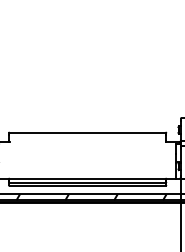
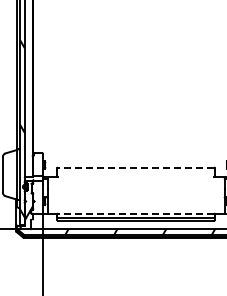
line: (87, 132) -> (135, 167), solid -> dashed
line: (87, 178) -> (135, 213), solid -> dashed

